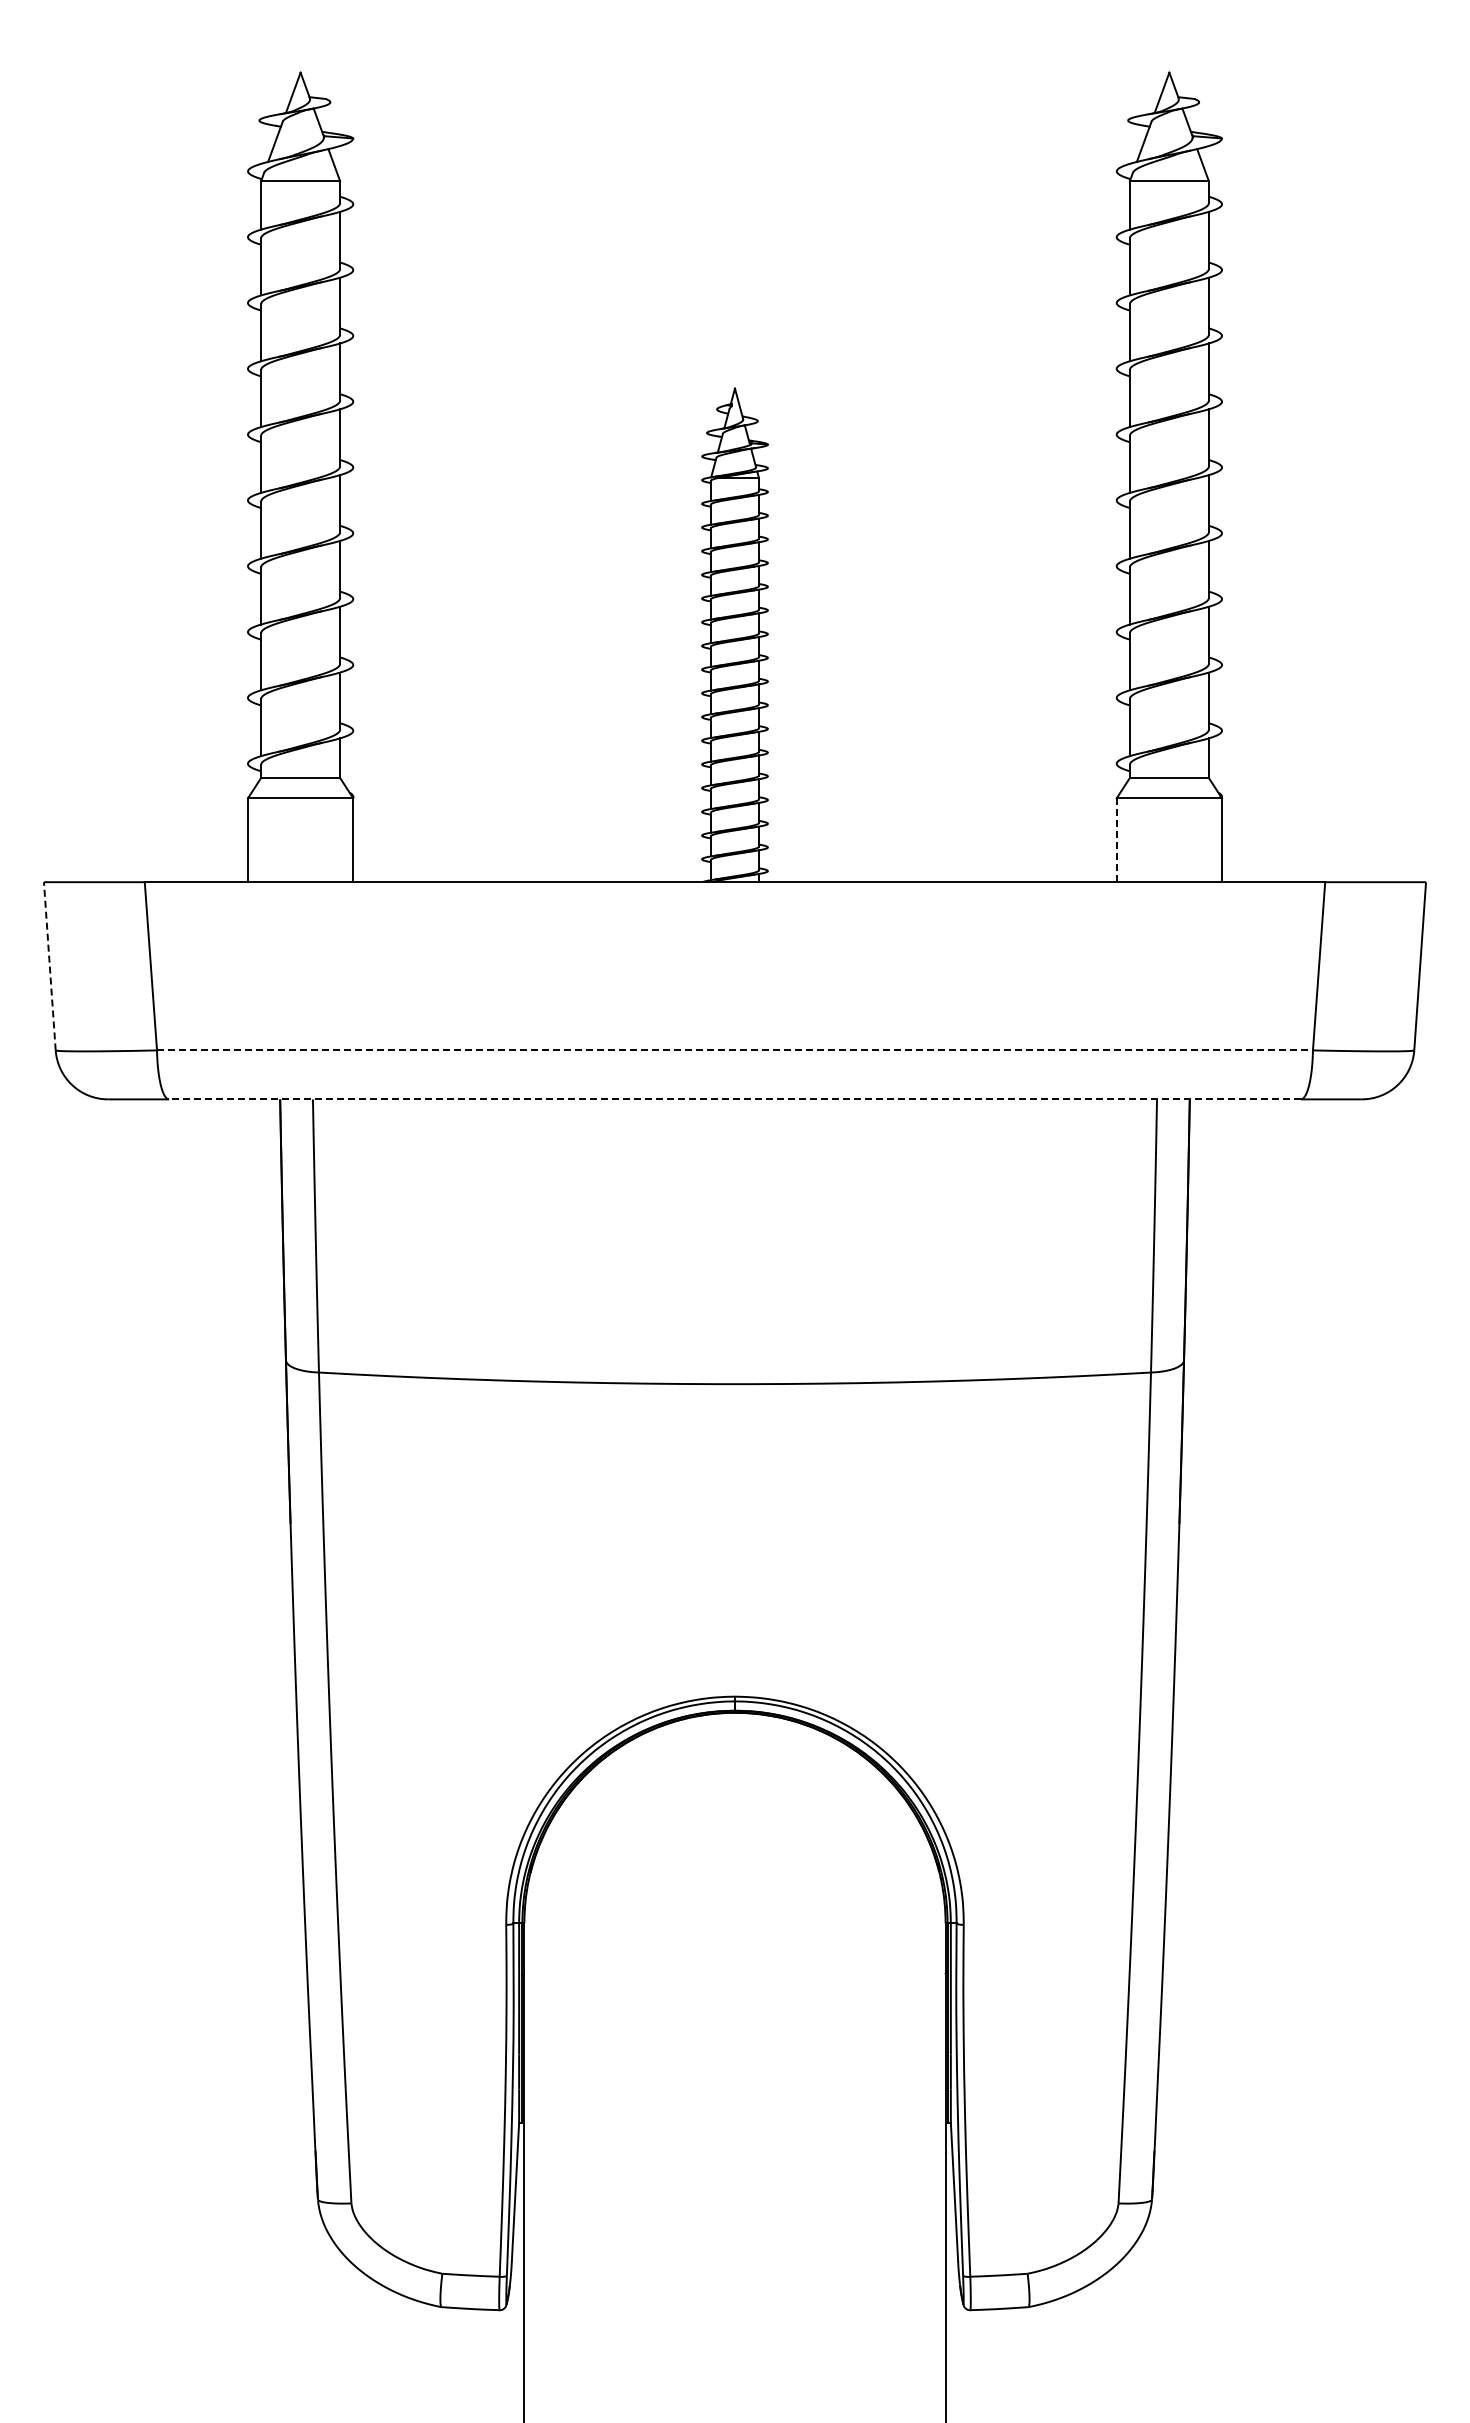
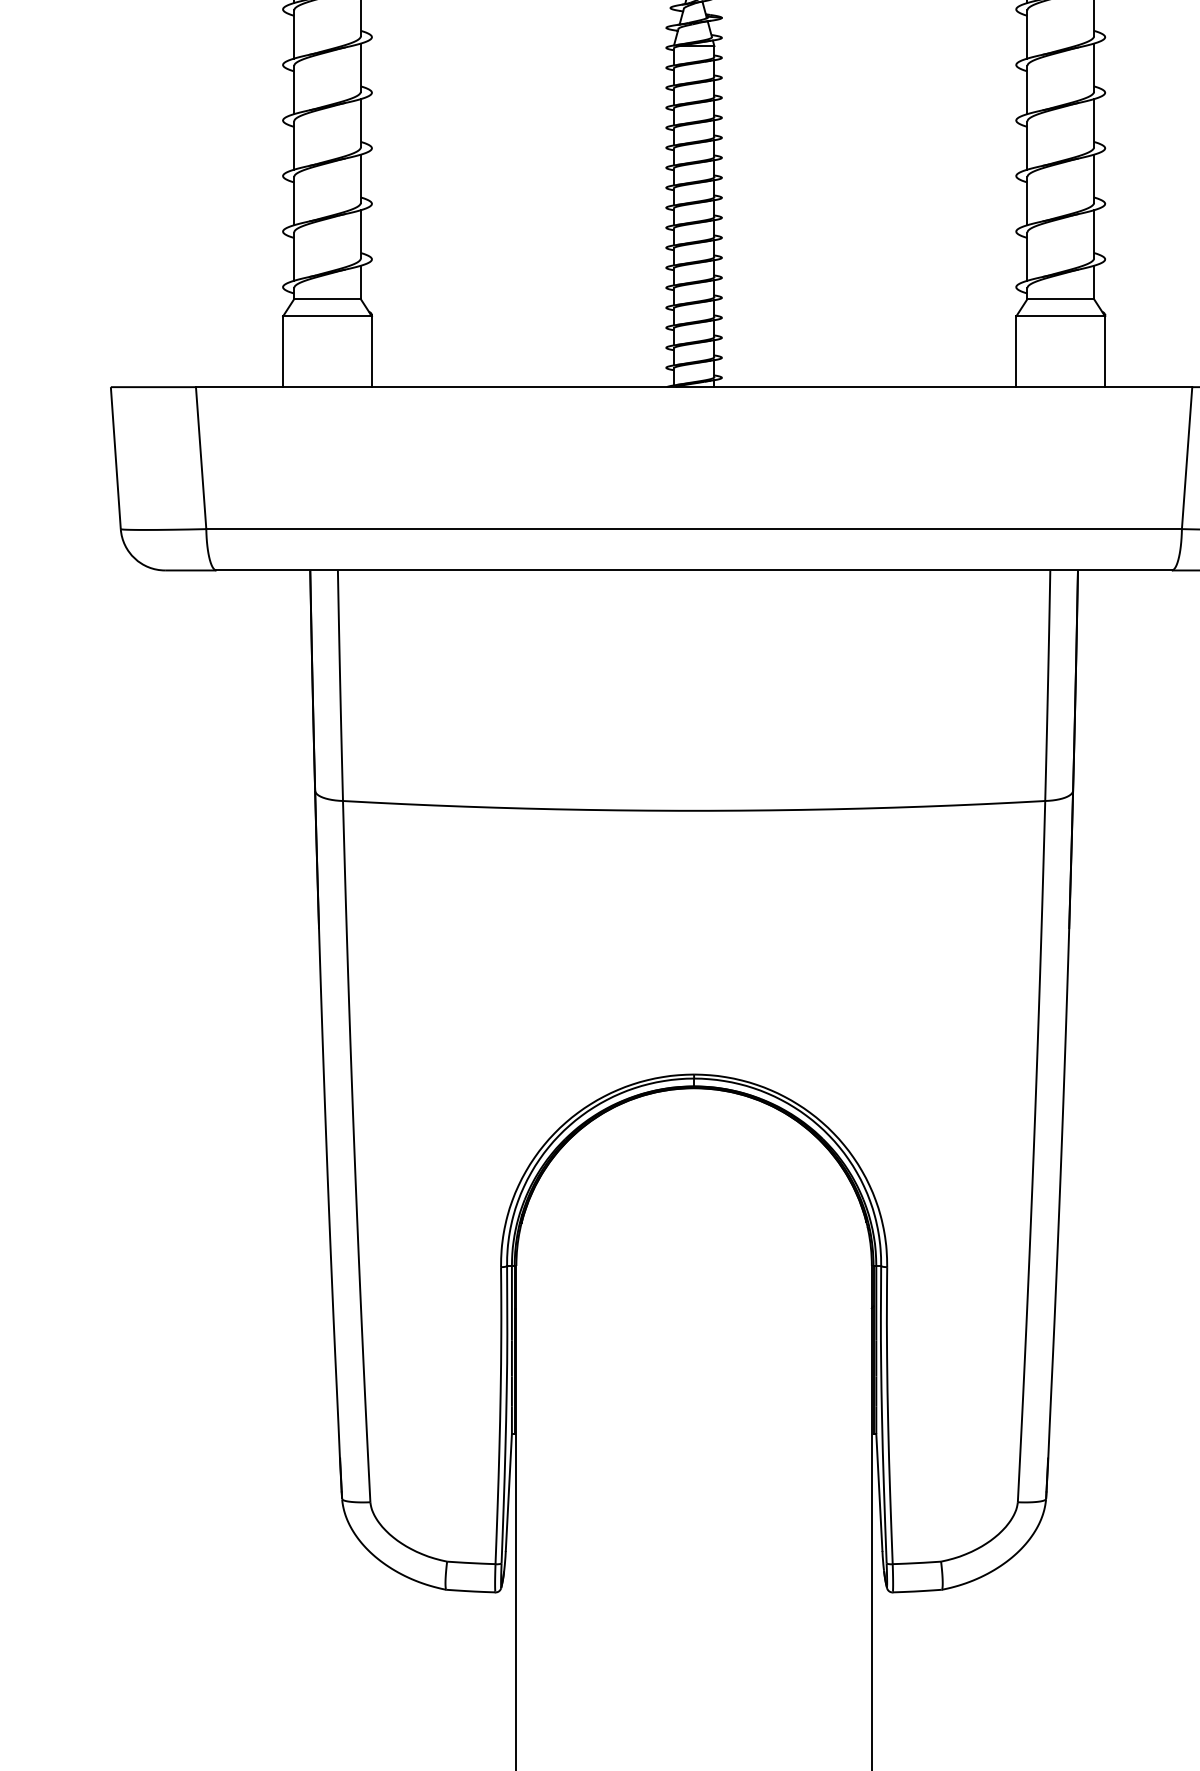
line: (1116, 840) -> (1016, 351), dashed -> solid
line: (49, 965) -> (115, 457), dashed -> solid
line: (735, 1050) -> (694, 529), dashed -> solid
line: (735, 1099) -> (694, 570), dashed -> solid

